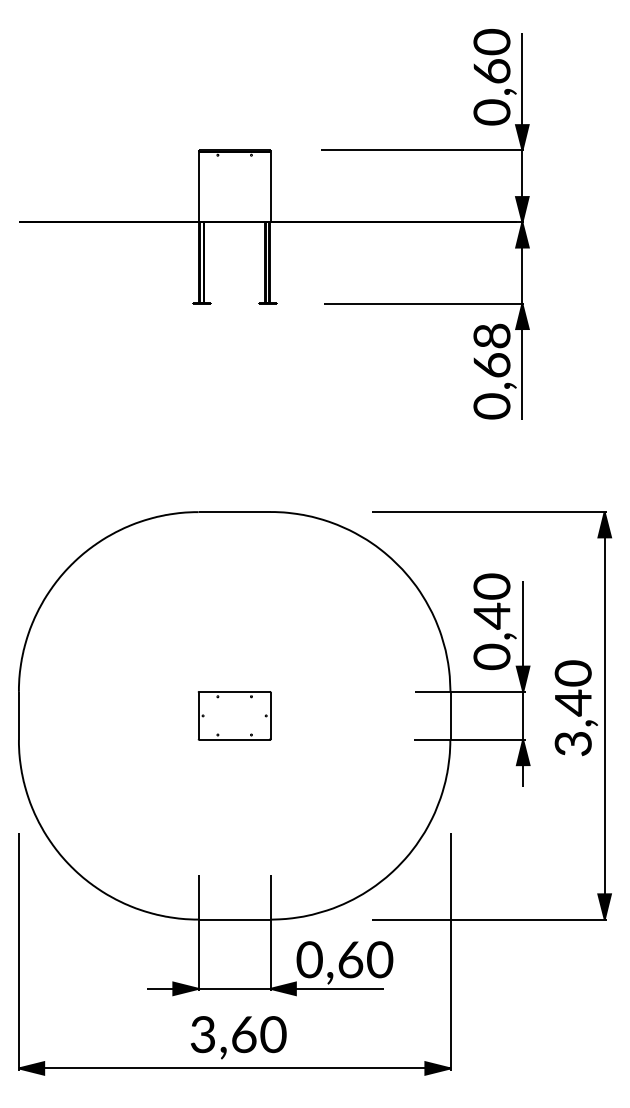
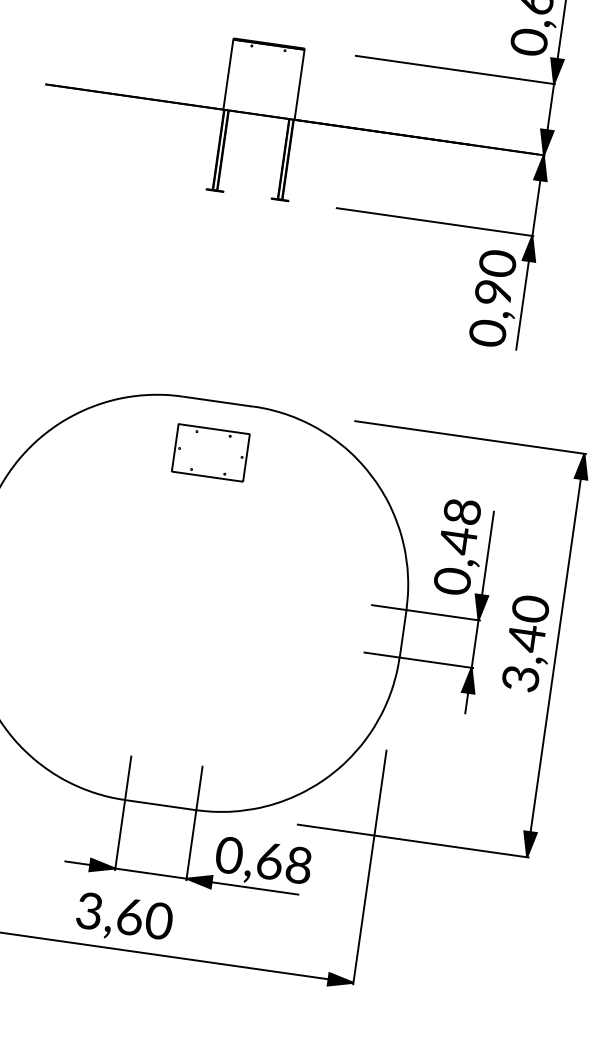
text: (491, 349) -> (495, 276), 0,68 -> 0,90
text: (492, 586) -> (462, 511), 0,40 -> 0,48
part: (234, 715) -> (210, 452), moved
text: (380, 960) -> (299, 866), 0,60 -> 0,68
text: (238, 1037) -> (124, 918), moved

